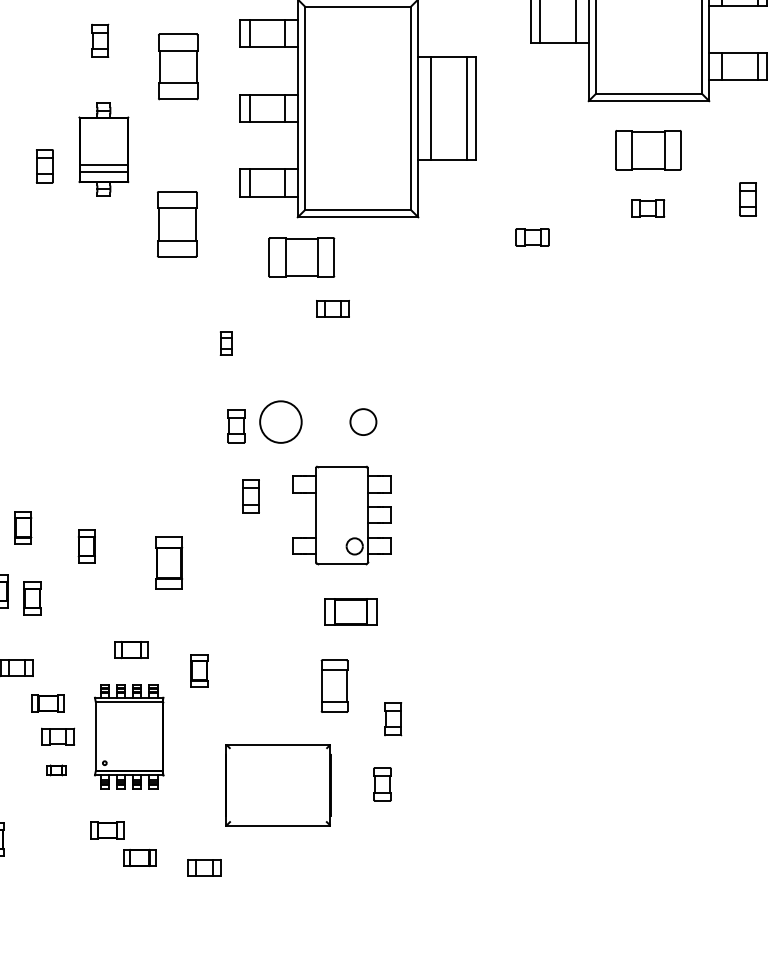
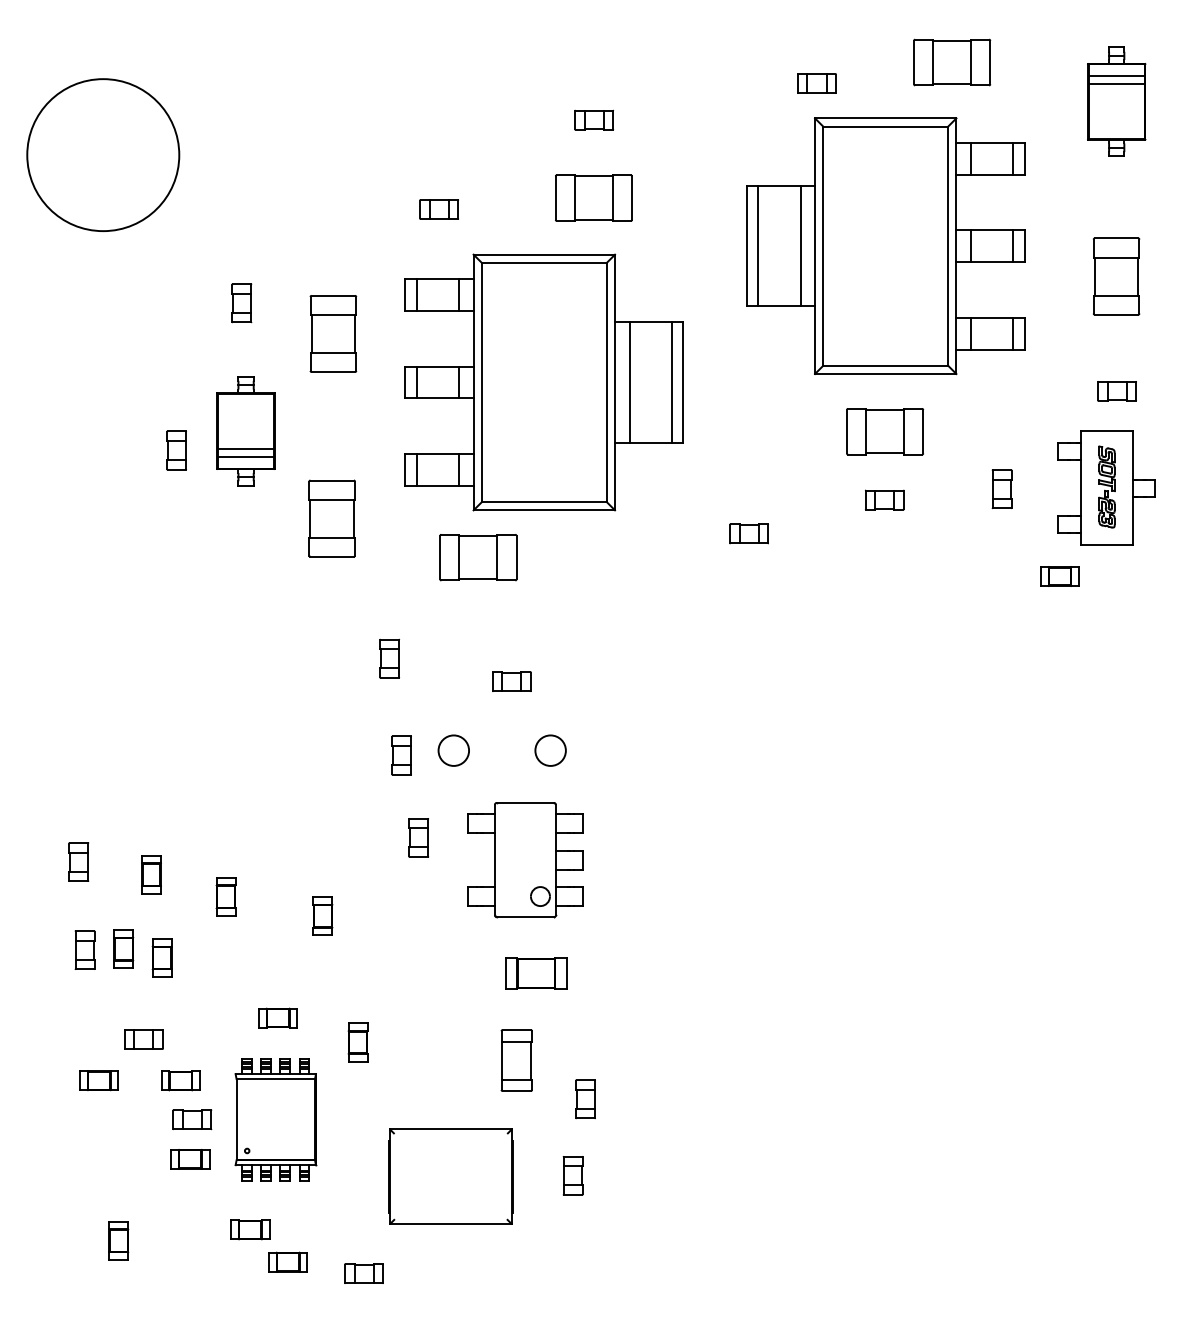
part: (332, 308) -> (511, 681), moved
part: (226, 343) -> (389, 658), size x1.43
circle: (280, 421) -> (453, 750), size x0.62
part: (169, 562) -> (322, 915), size x0.62
part: (56, 770) -> (190, 1159), size x1.67

